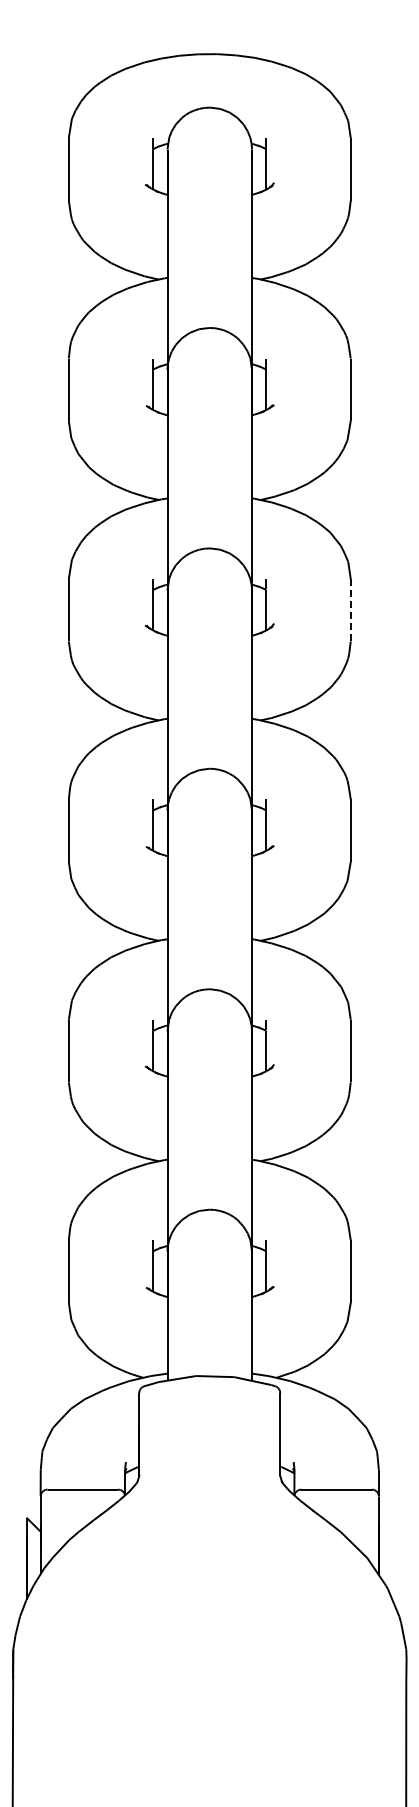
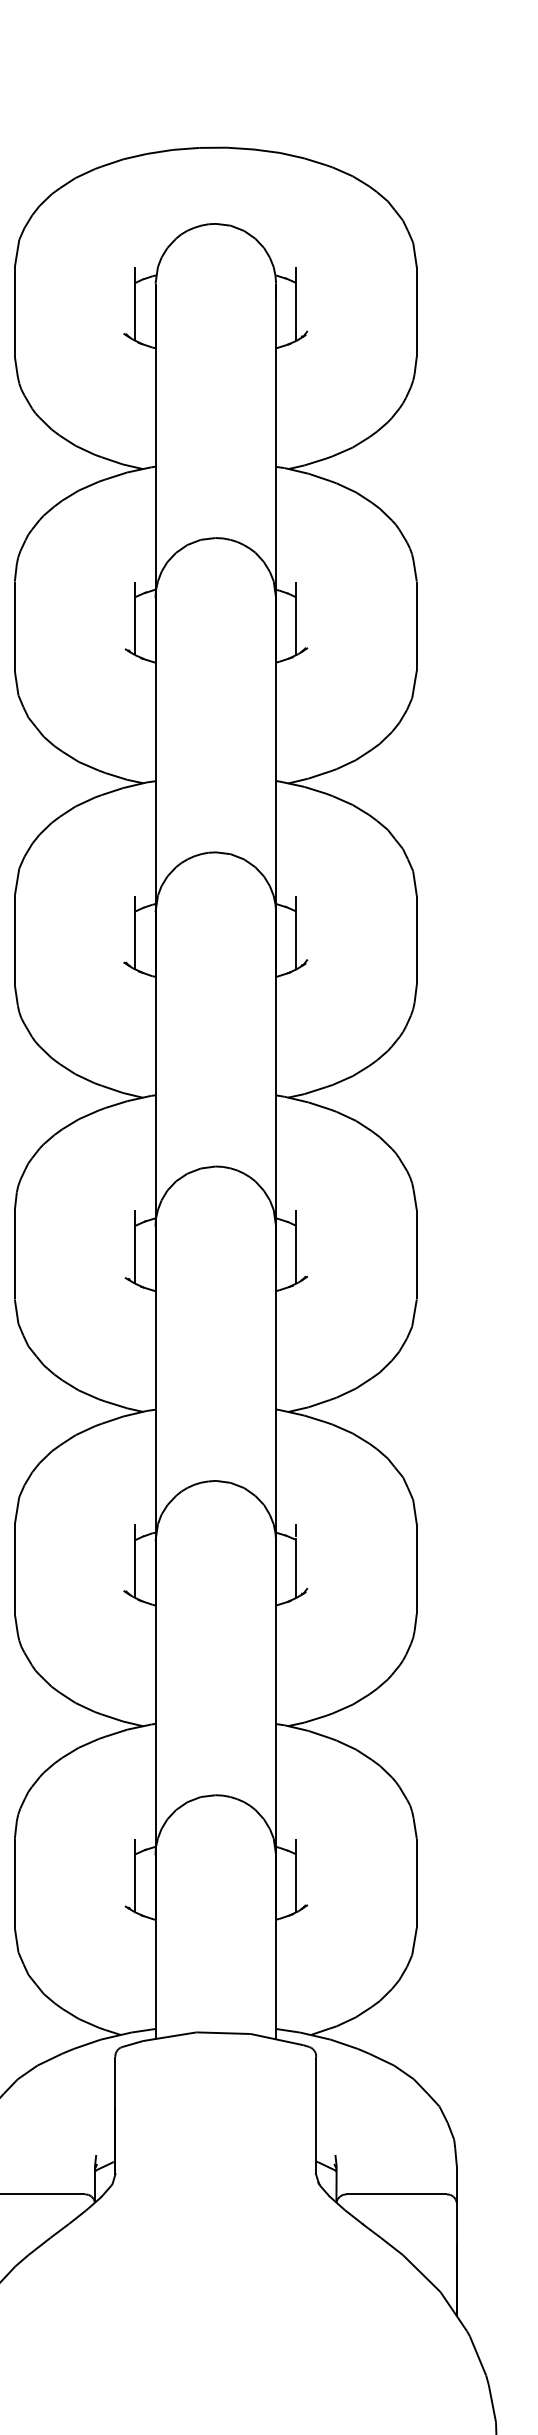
line: (350, 610) -> (416, 940), dashed -> solid

